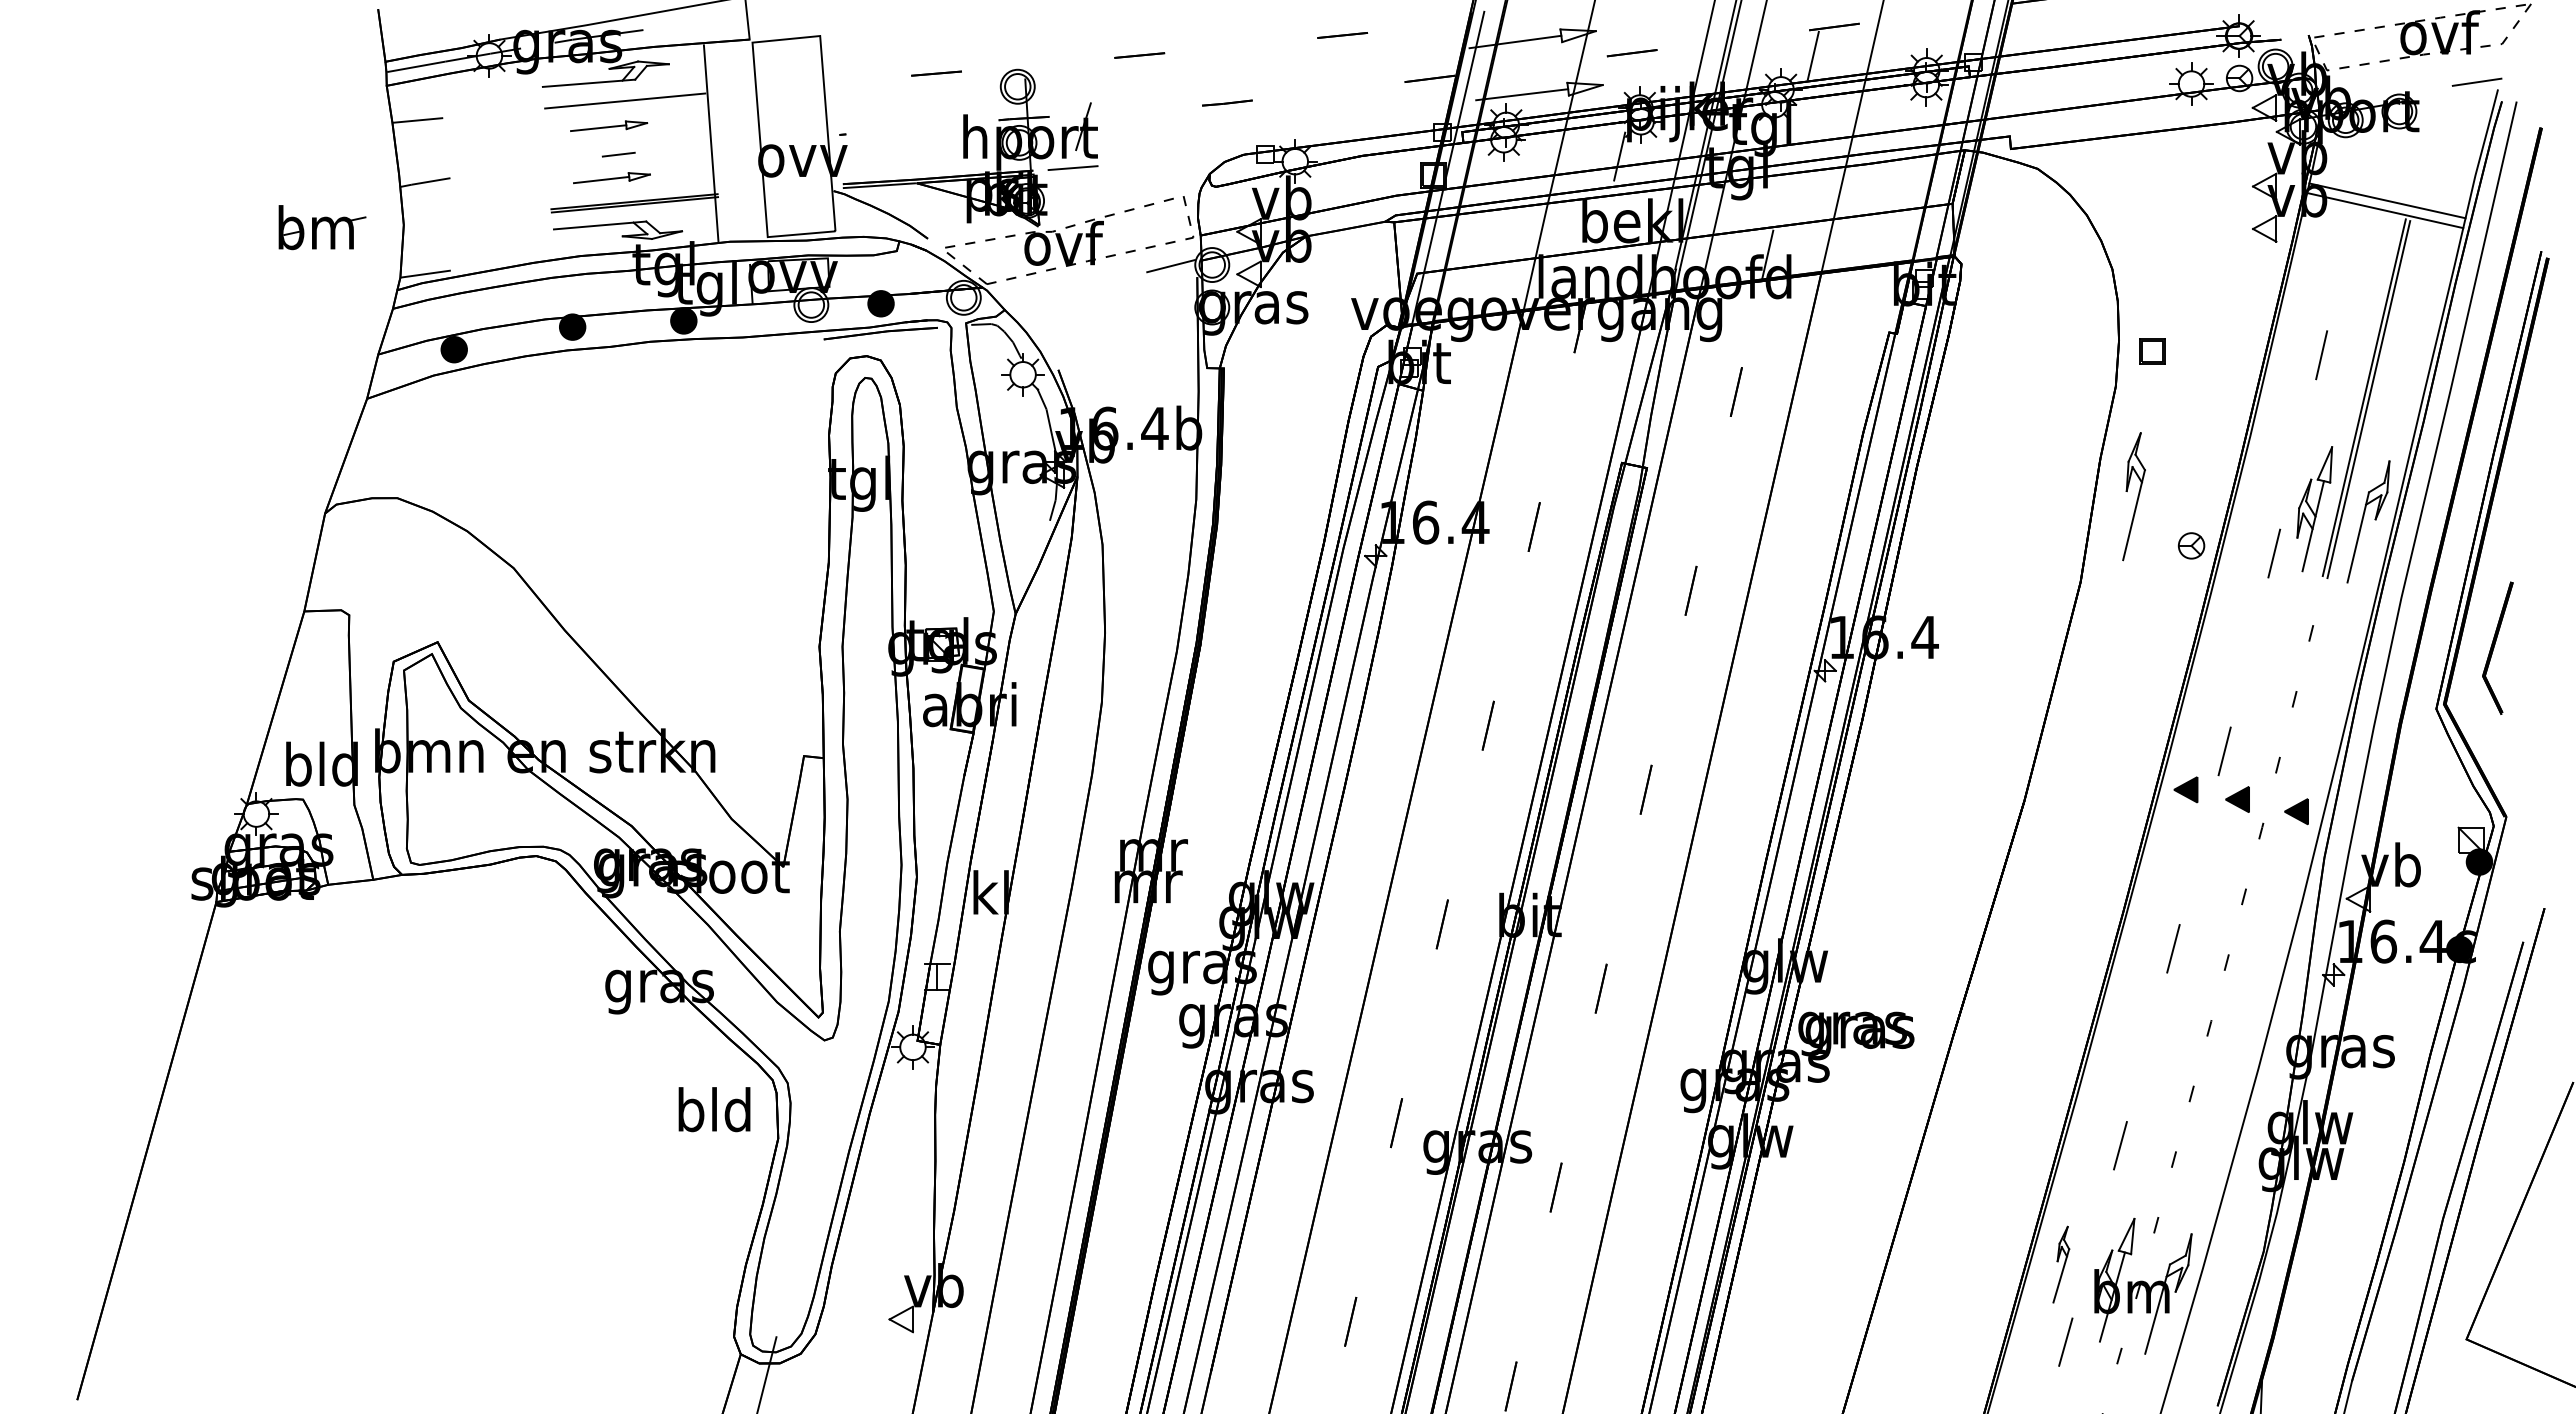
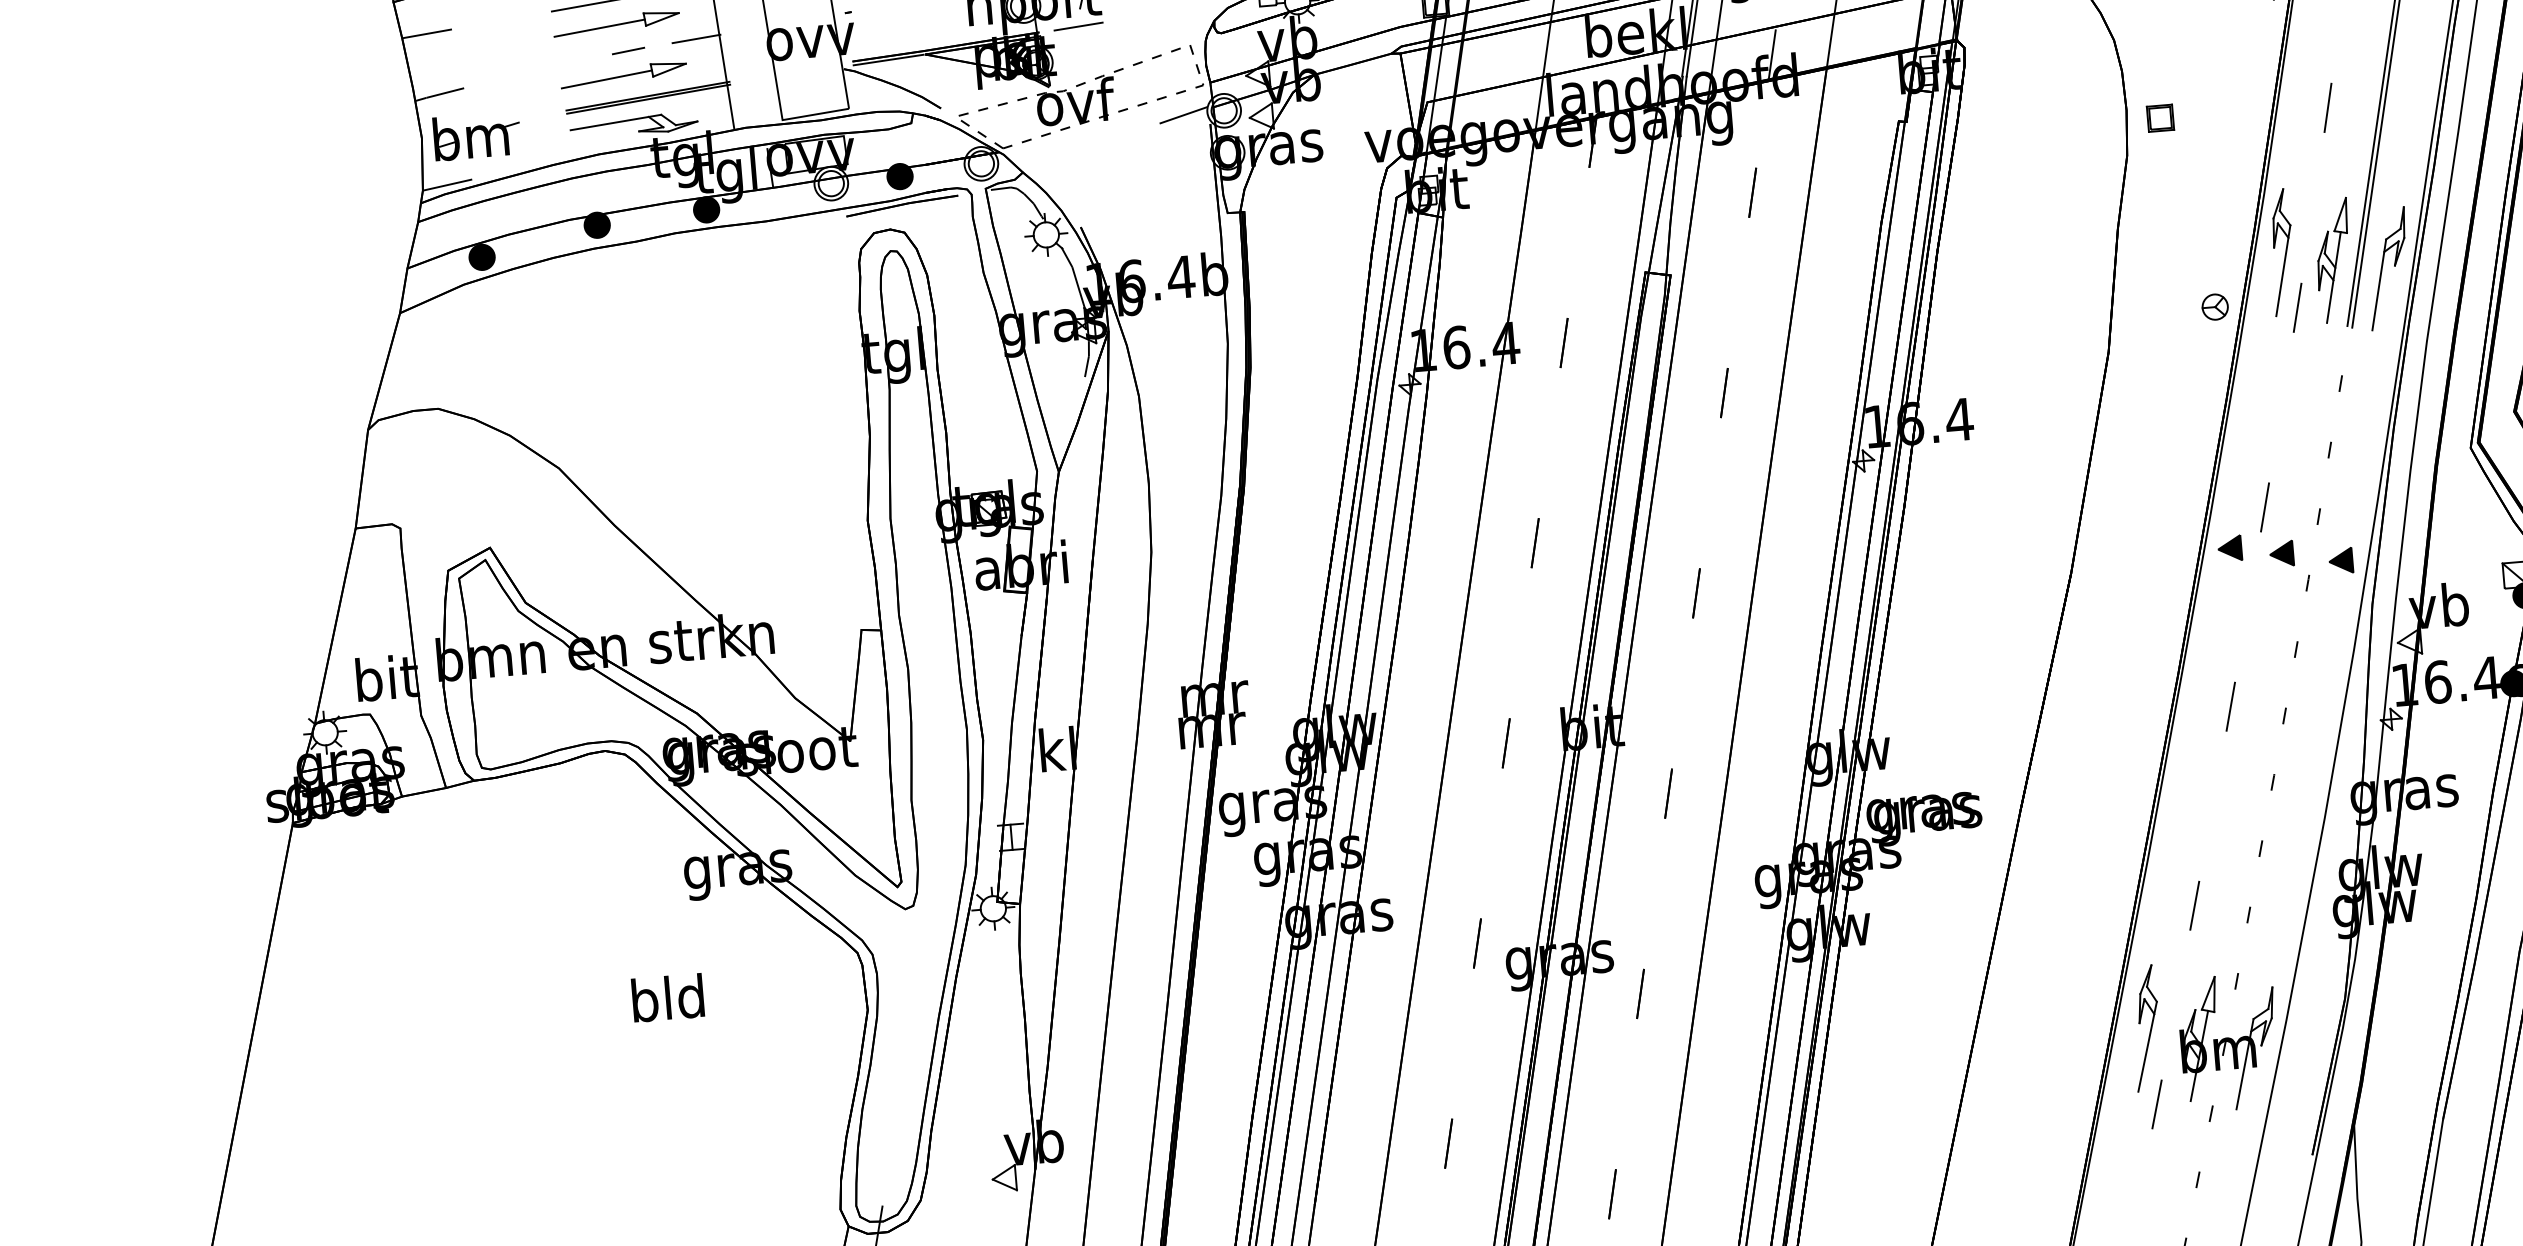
part: (608, 126) -> (616, 24), size x1.67
line: (687, 148) -> (695, 39), added
part: (611, 177) -> (623, 74), size x1.67
part: (322, 227) -> (477, 136), moved
part: (2133, 496) -> (2281, 252), moved
text: (321, 763) -> (385, 677), bld -> bit
text: (714, 1109) -> (667, 997), moved
part: (2061, 1264) -> (2146, 1028), size x1.67

